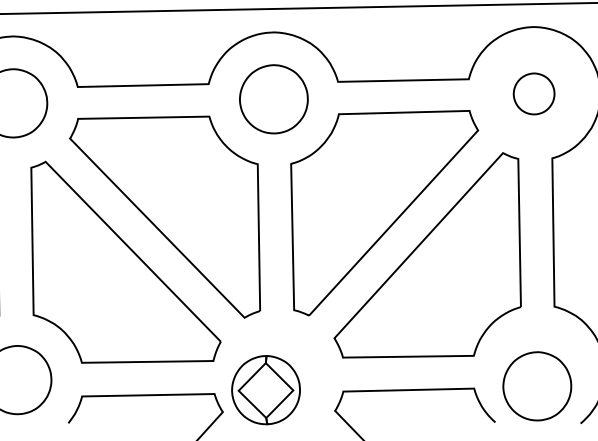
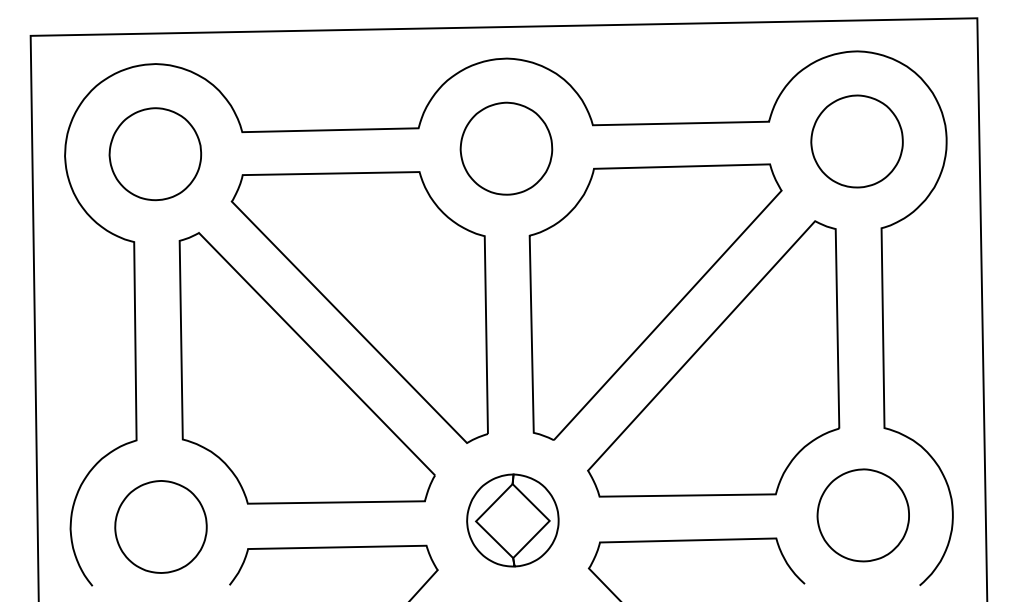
part: (533, 93) -> (856, 141), size x1.67
part: (536, 386) -> (862, 515), moved
part: (265, 390) -> (512, 520), moved

